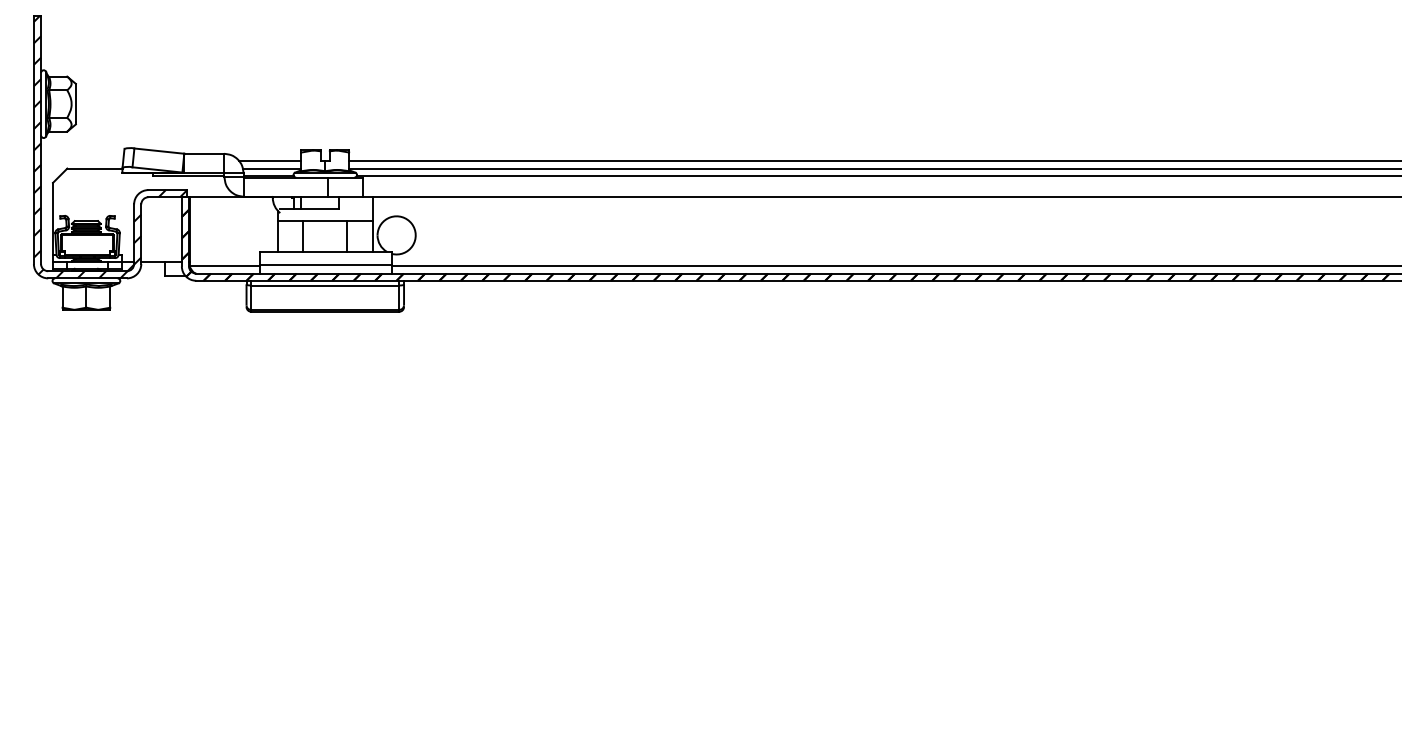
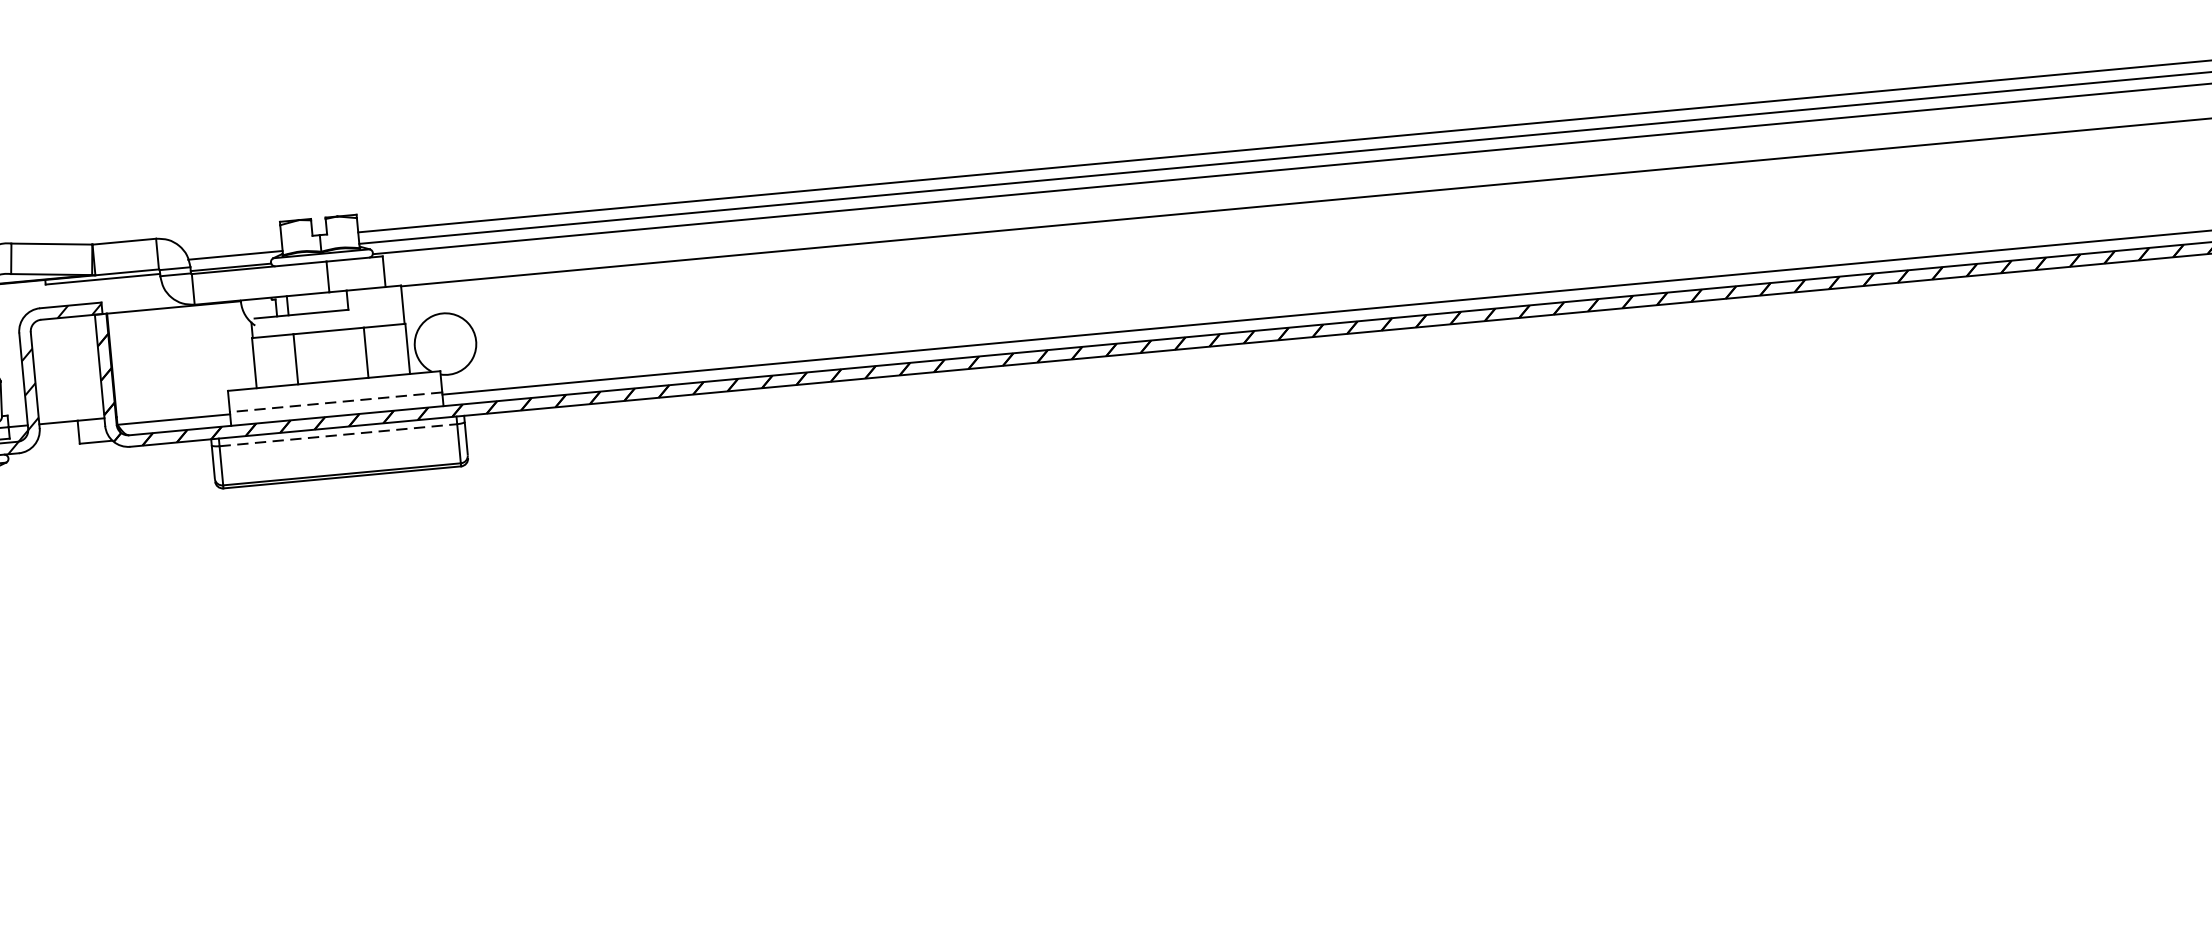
line: (270, 161) -> (231, 244), removed
line: (325, 265) -> (335, 403), solid -> dashed
line: (325, 285) -> (338, 435), solid -> dashed

